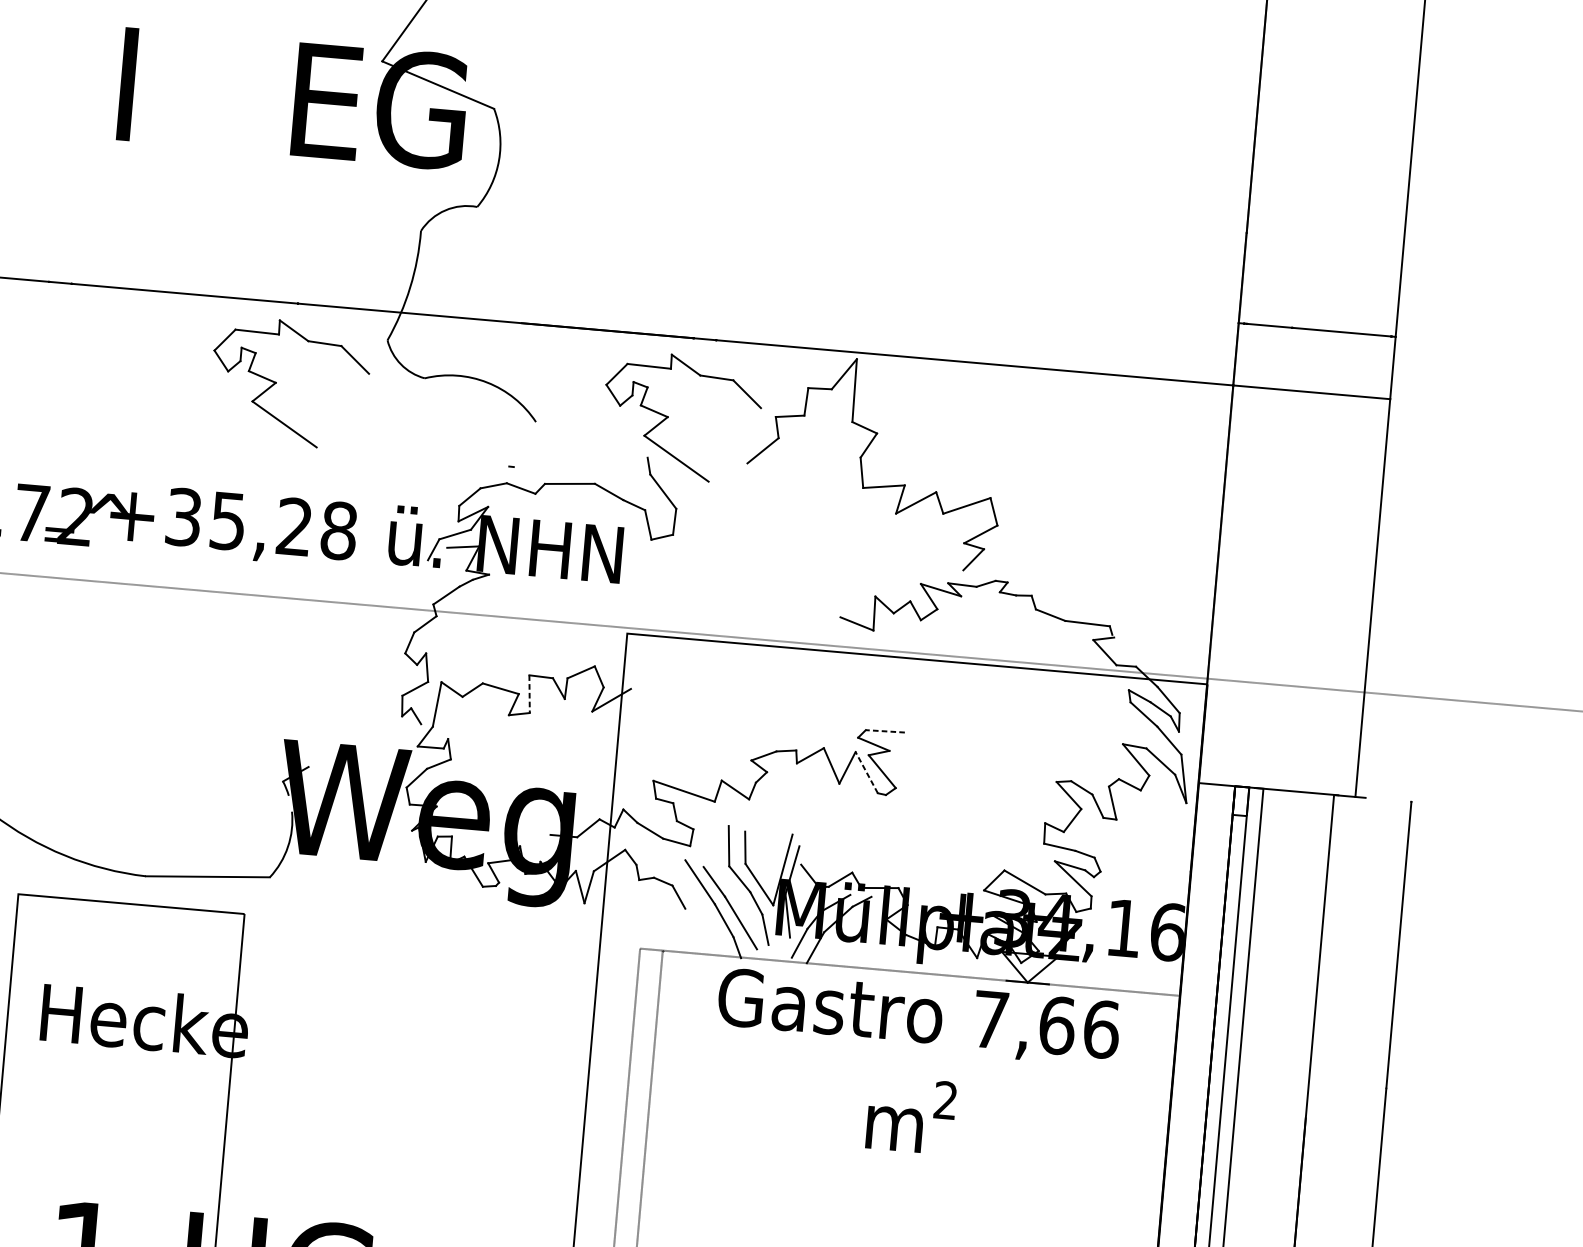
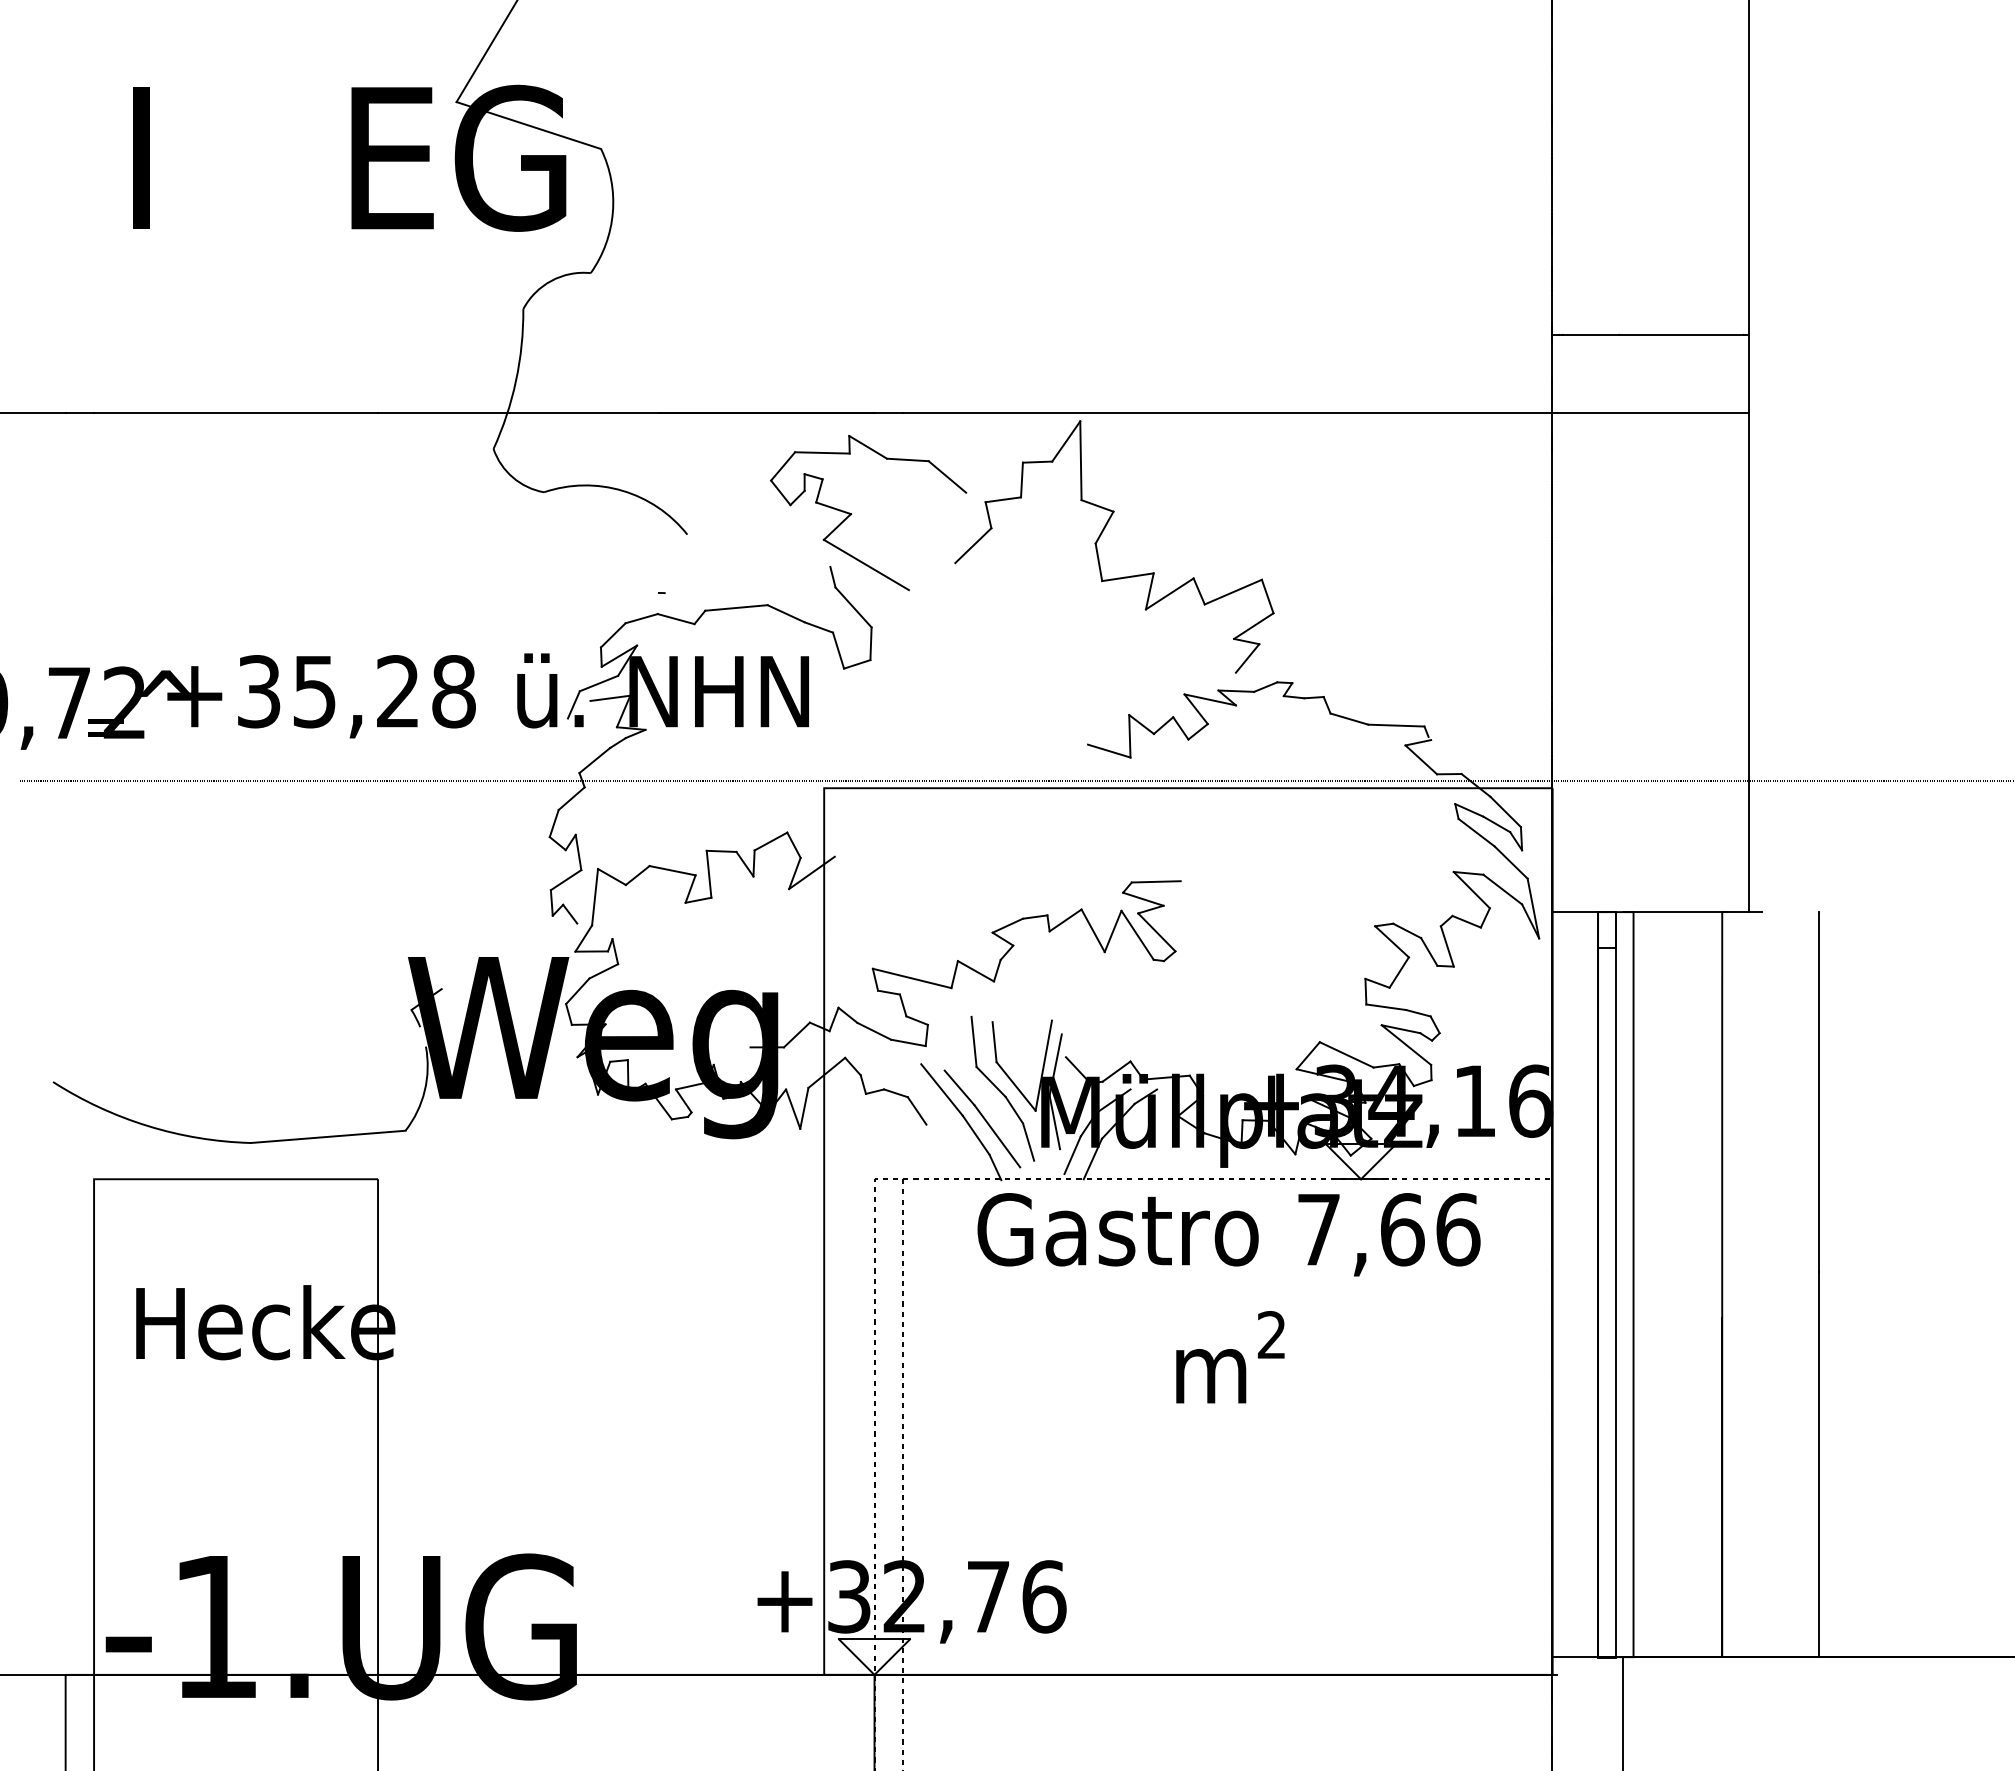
part: (276, 382) -> (359, 513), removed
line: (529, 694) -> (709, 874), dashed -> solid
line: (884, 731) -> (1155, 881), dashed -> solid
line: (866, 771) -> (1137, 934), dashed -> solid

